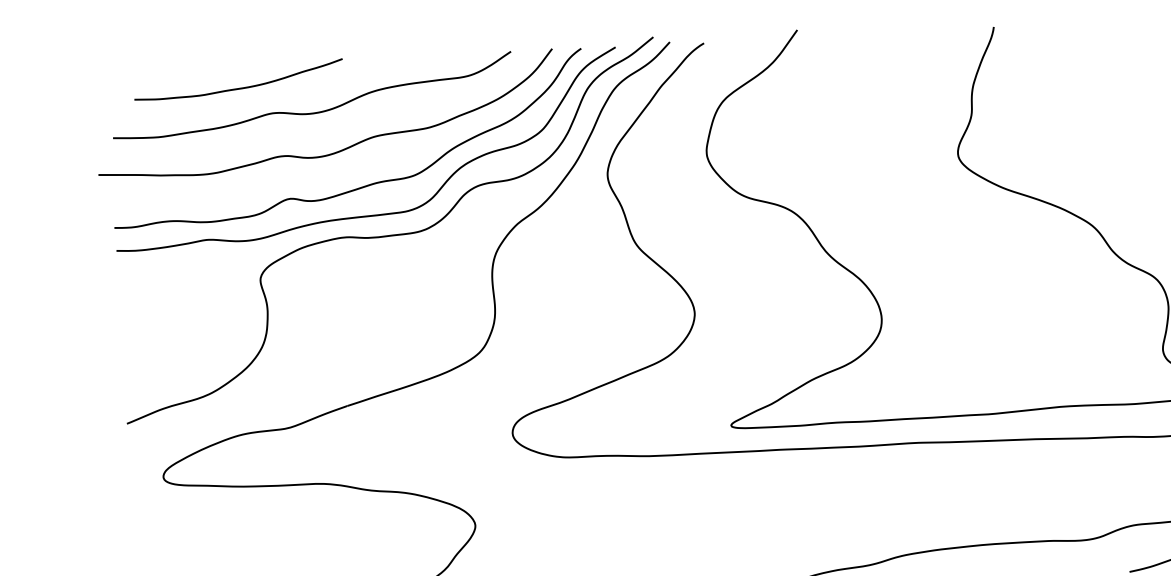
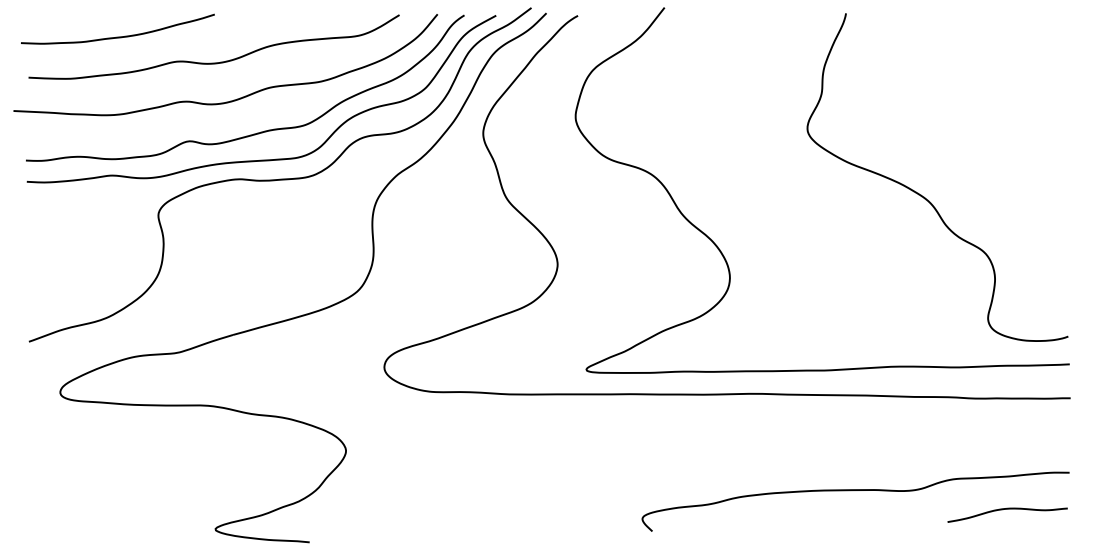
curve: (238, 87) -> (117, 36), moved

